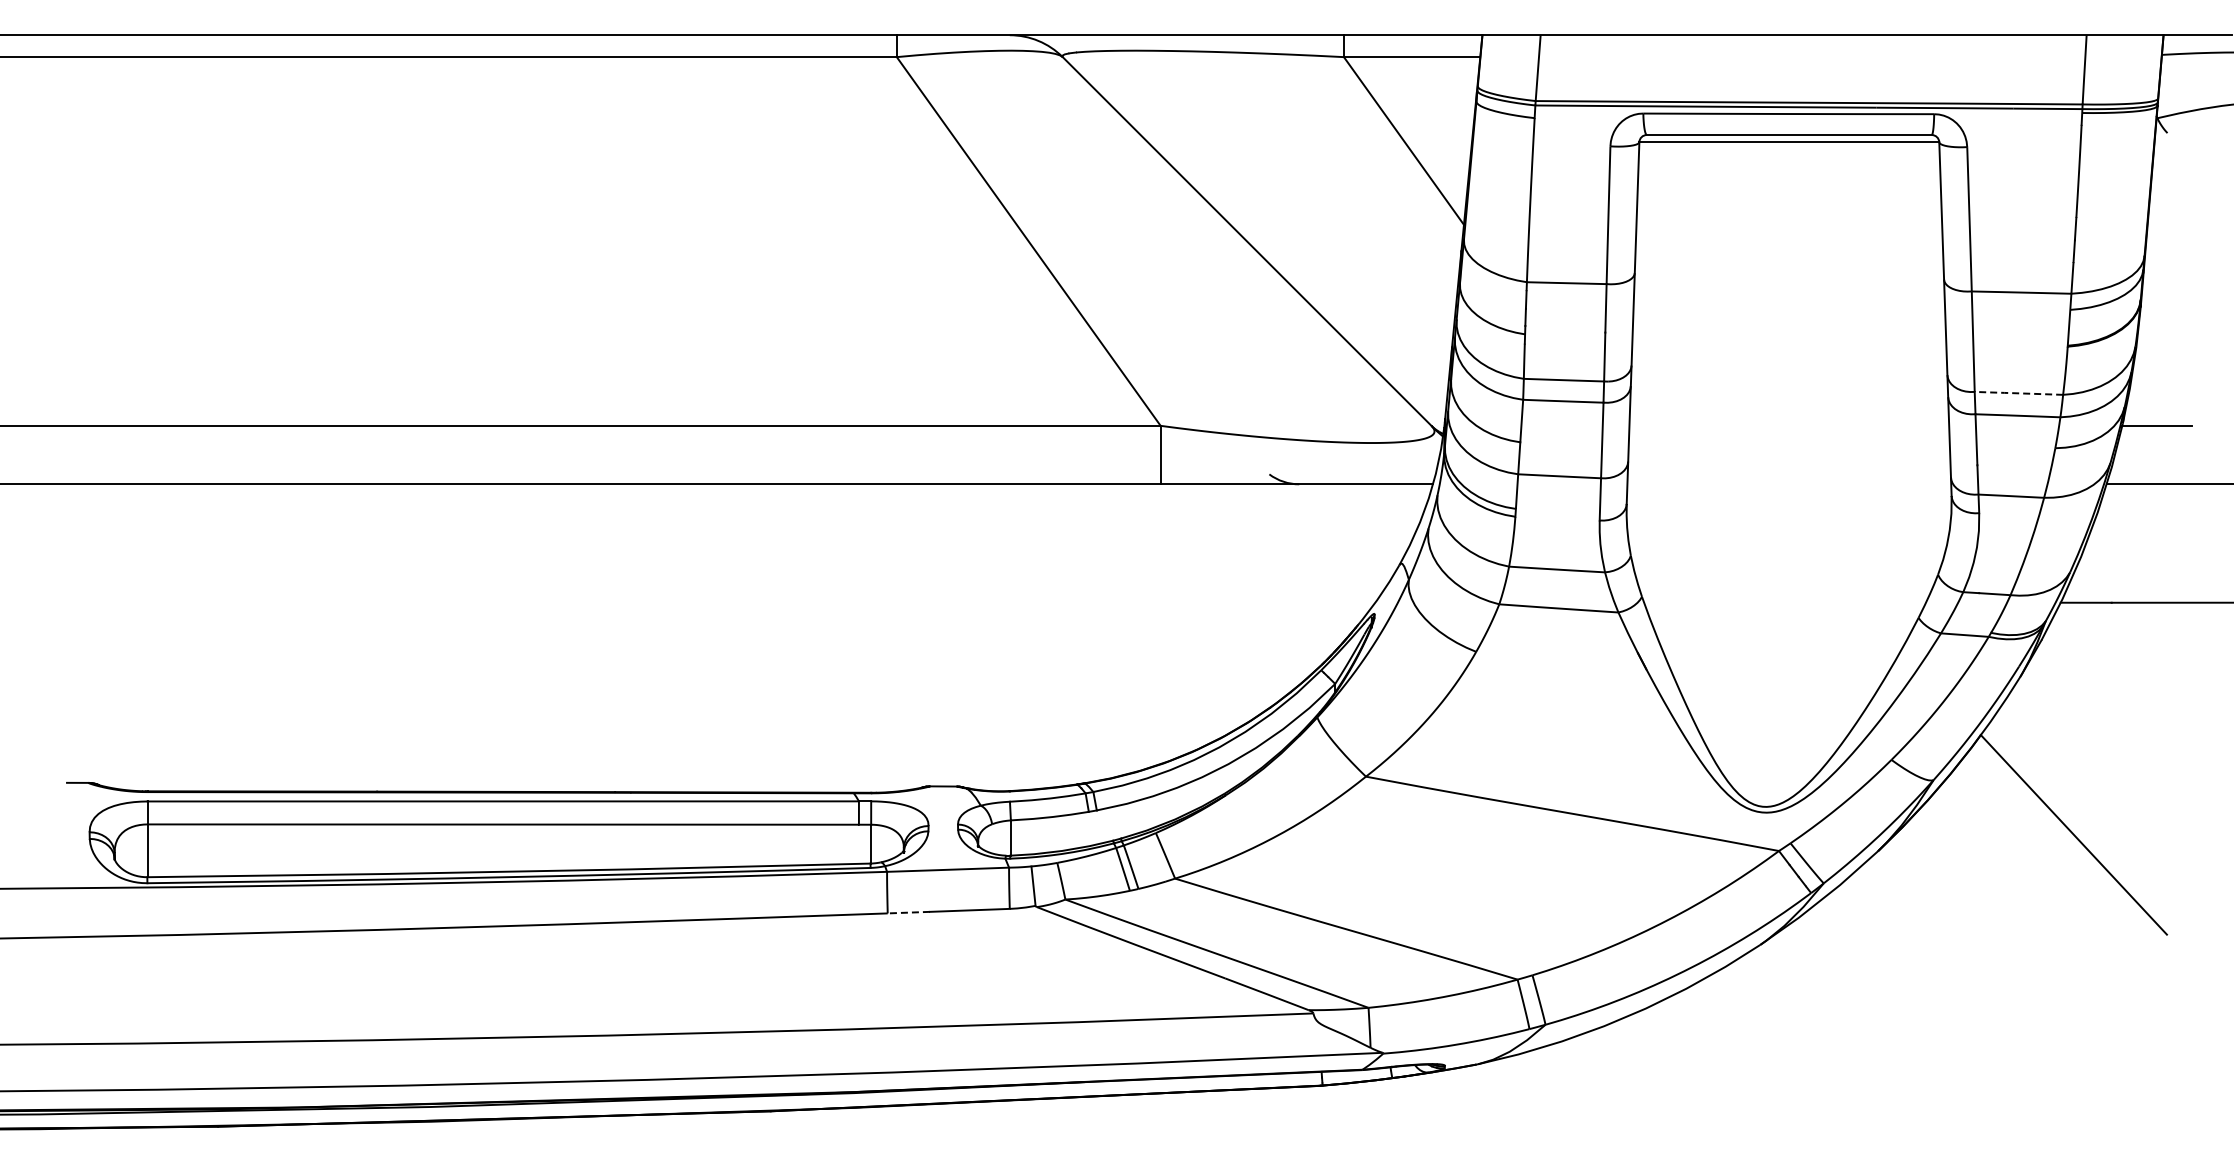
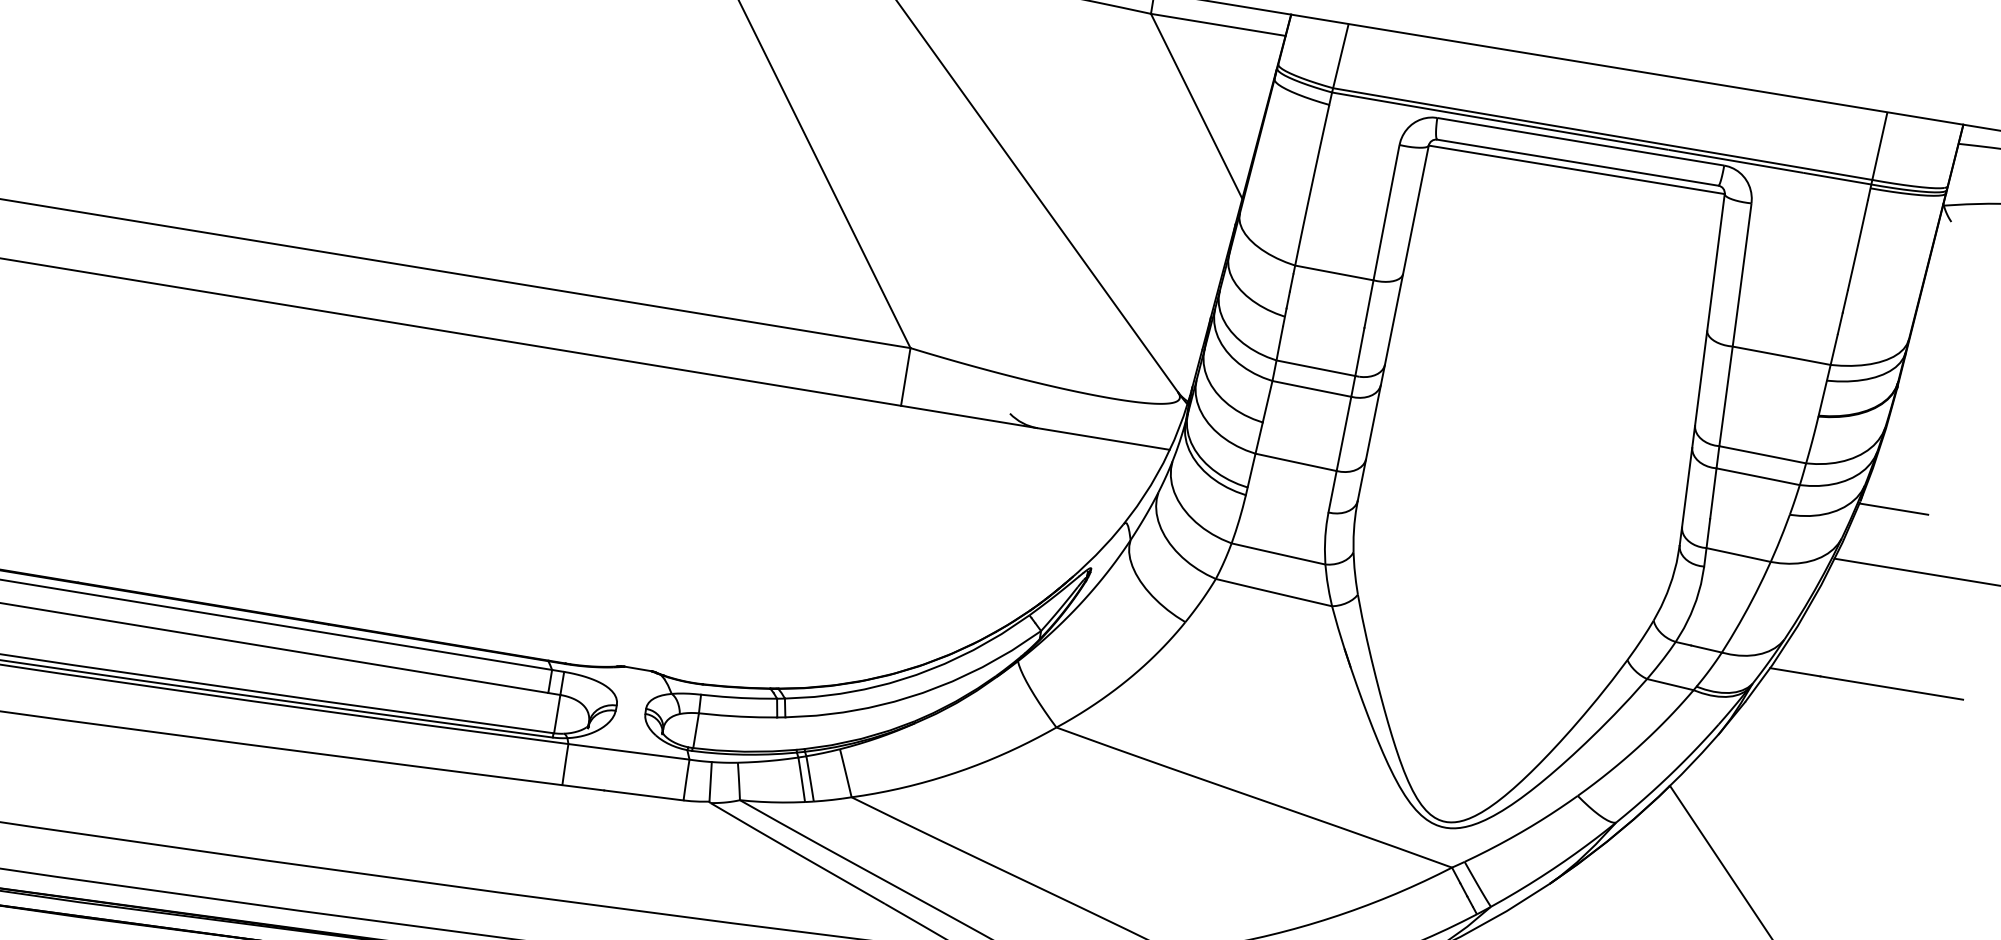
line: (2018, 393) -> (1762, 454), dashed -> solid
line: (908, 912) -> (583, 787), dashed -> solid

